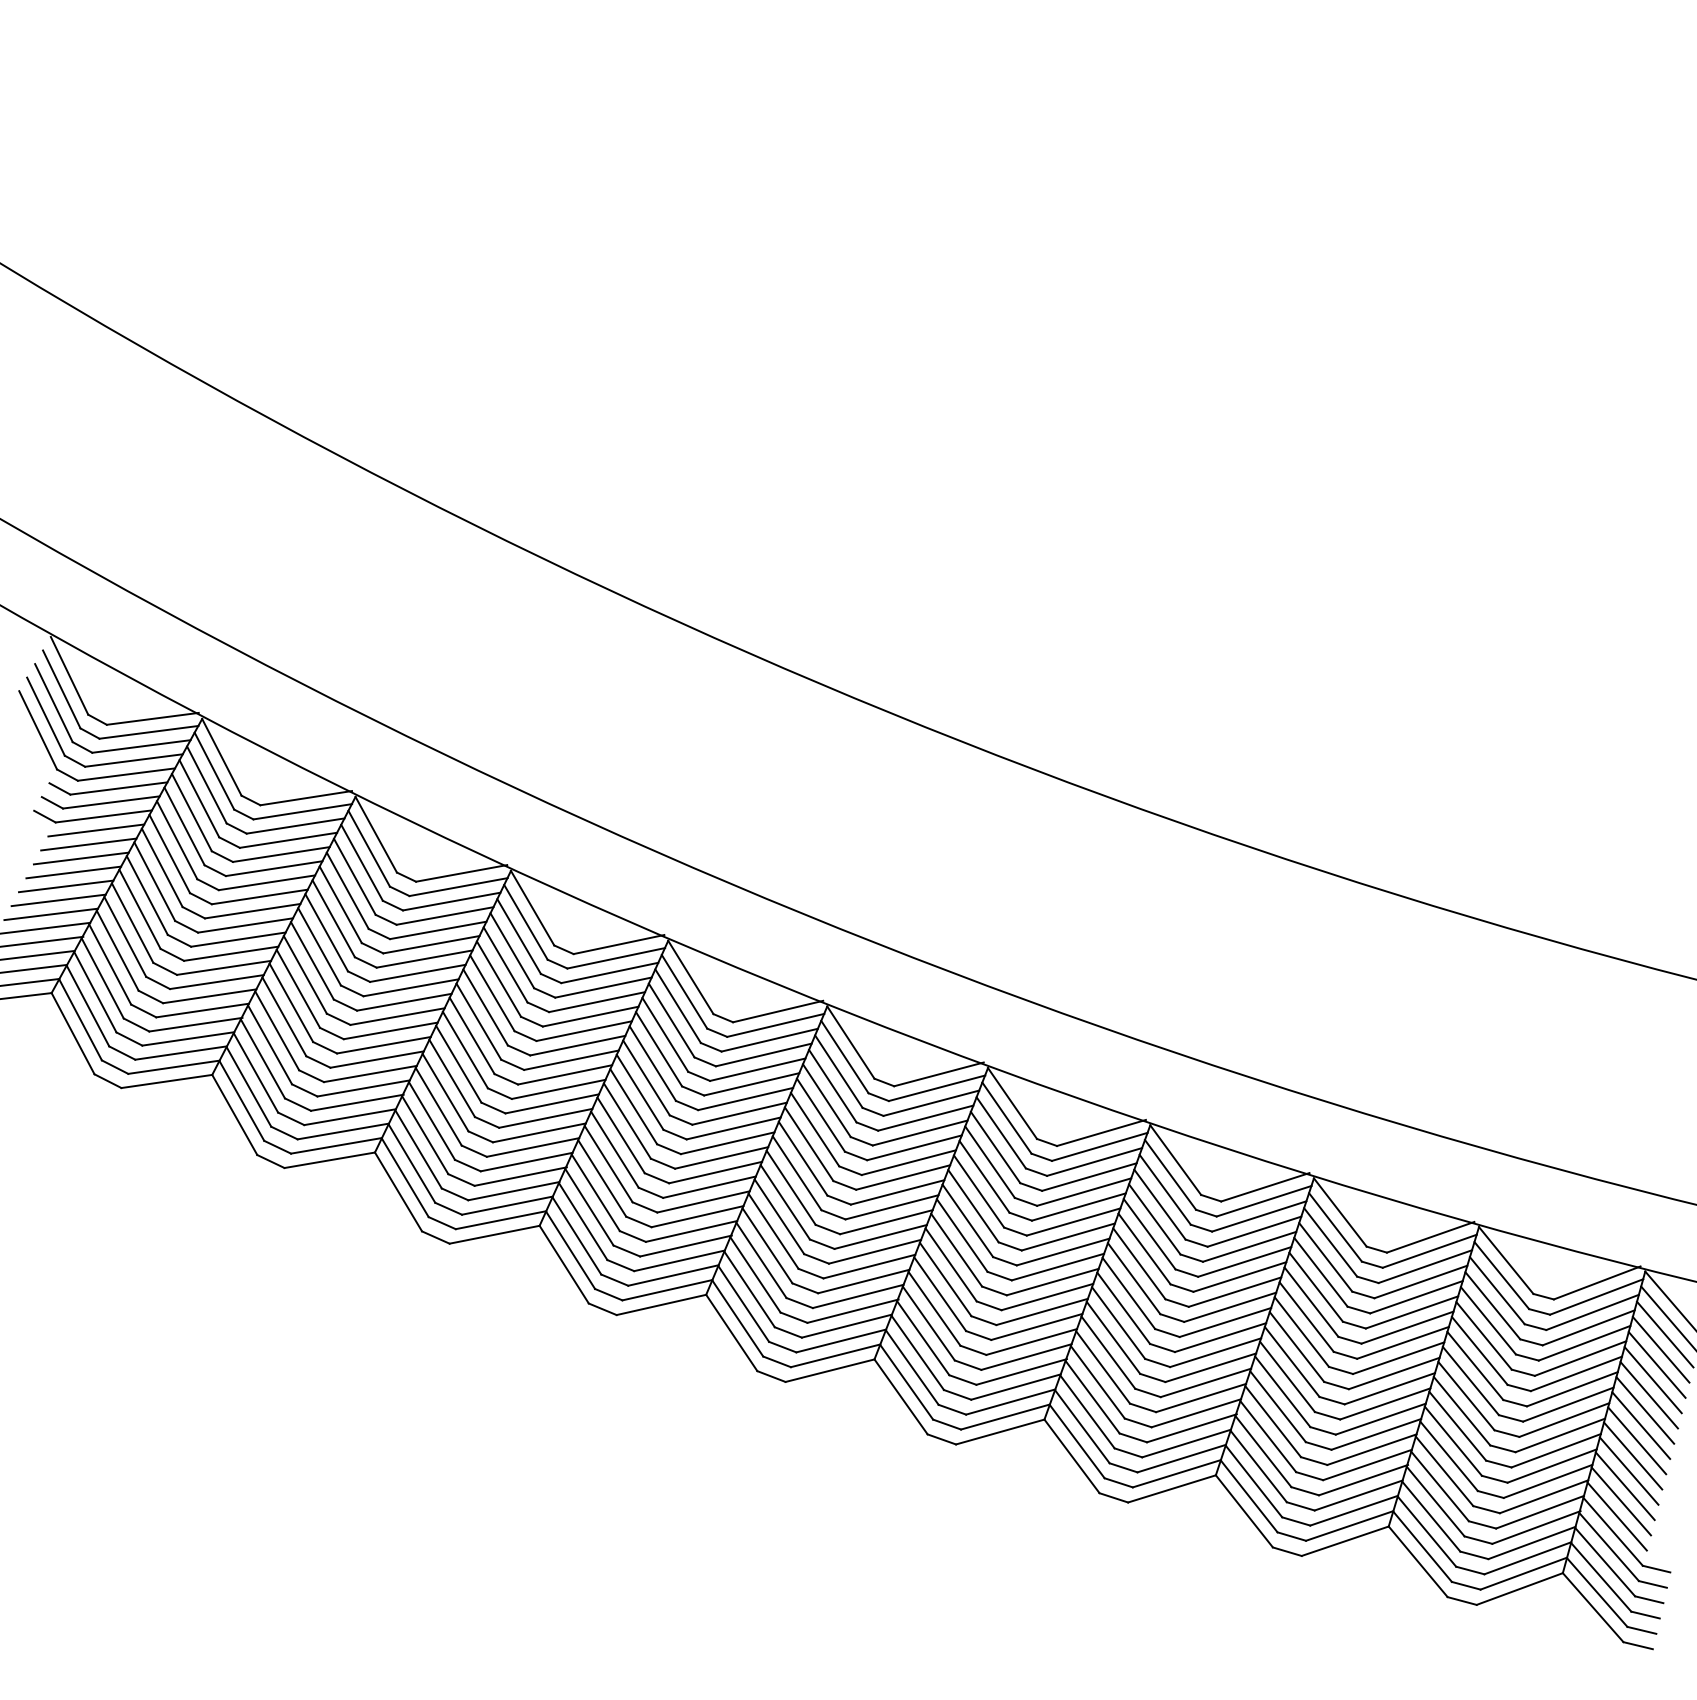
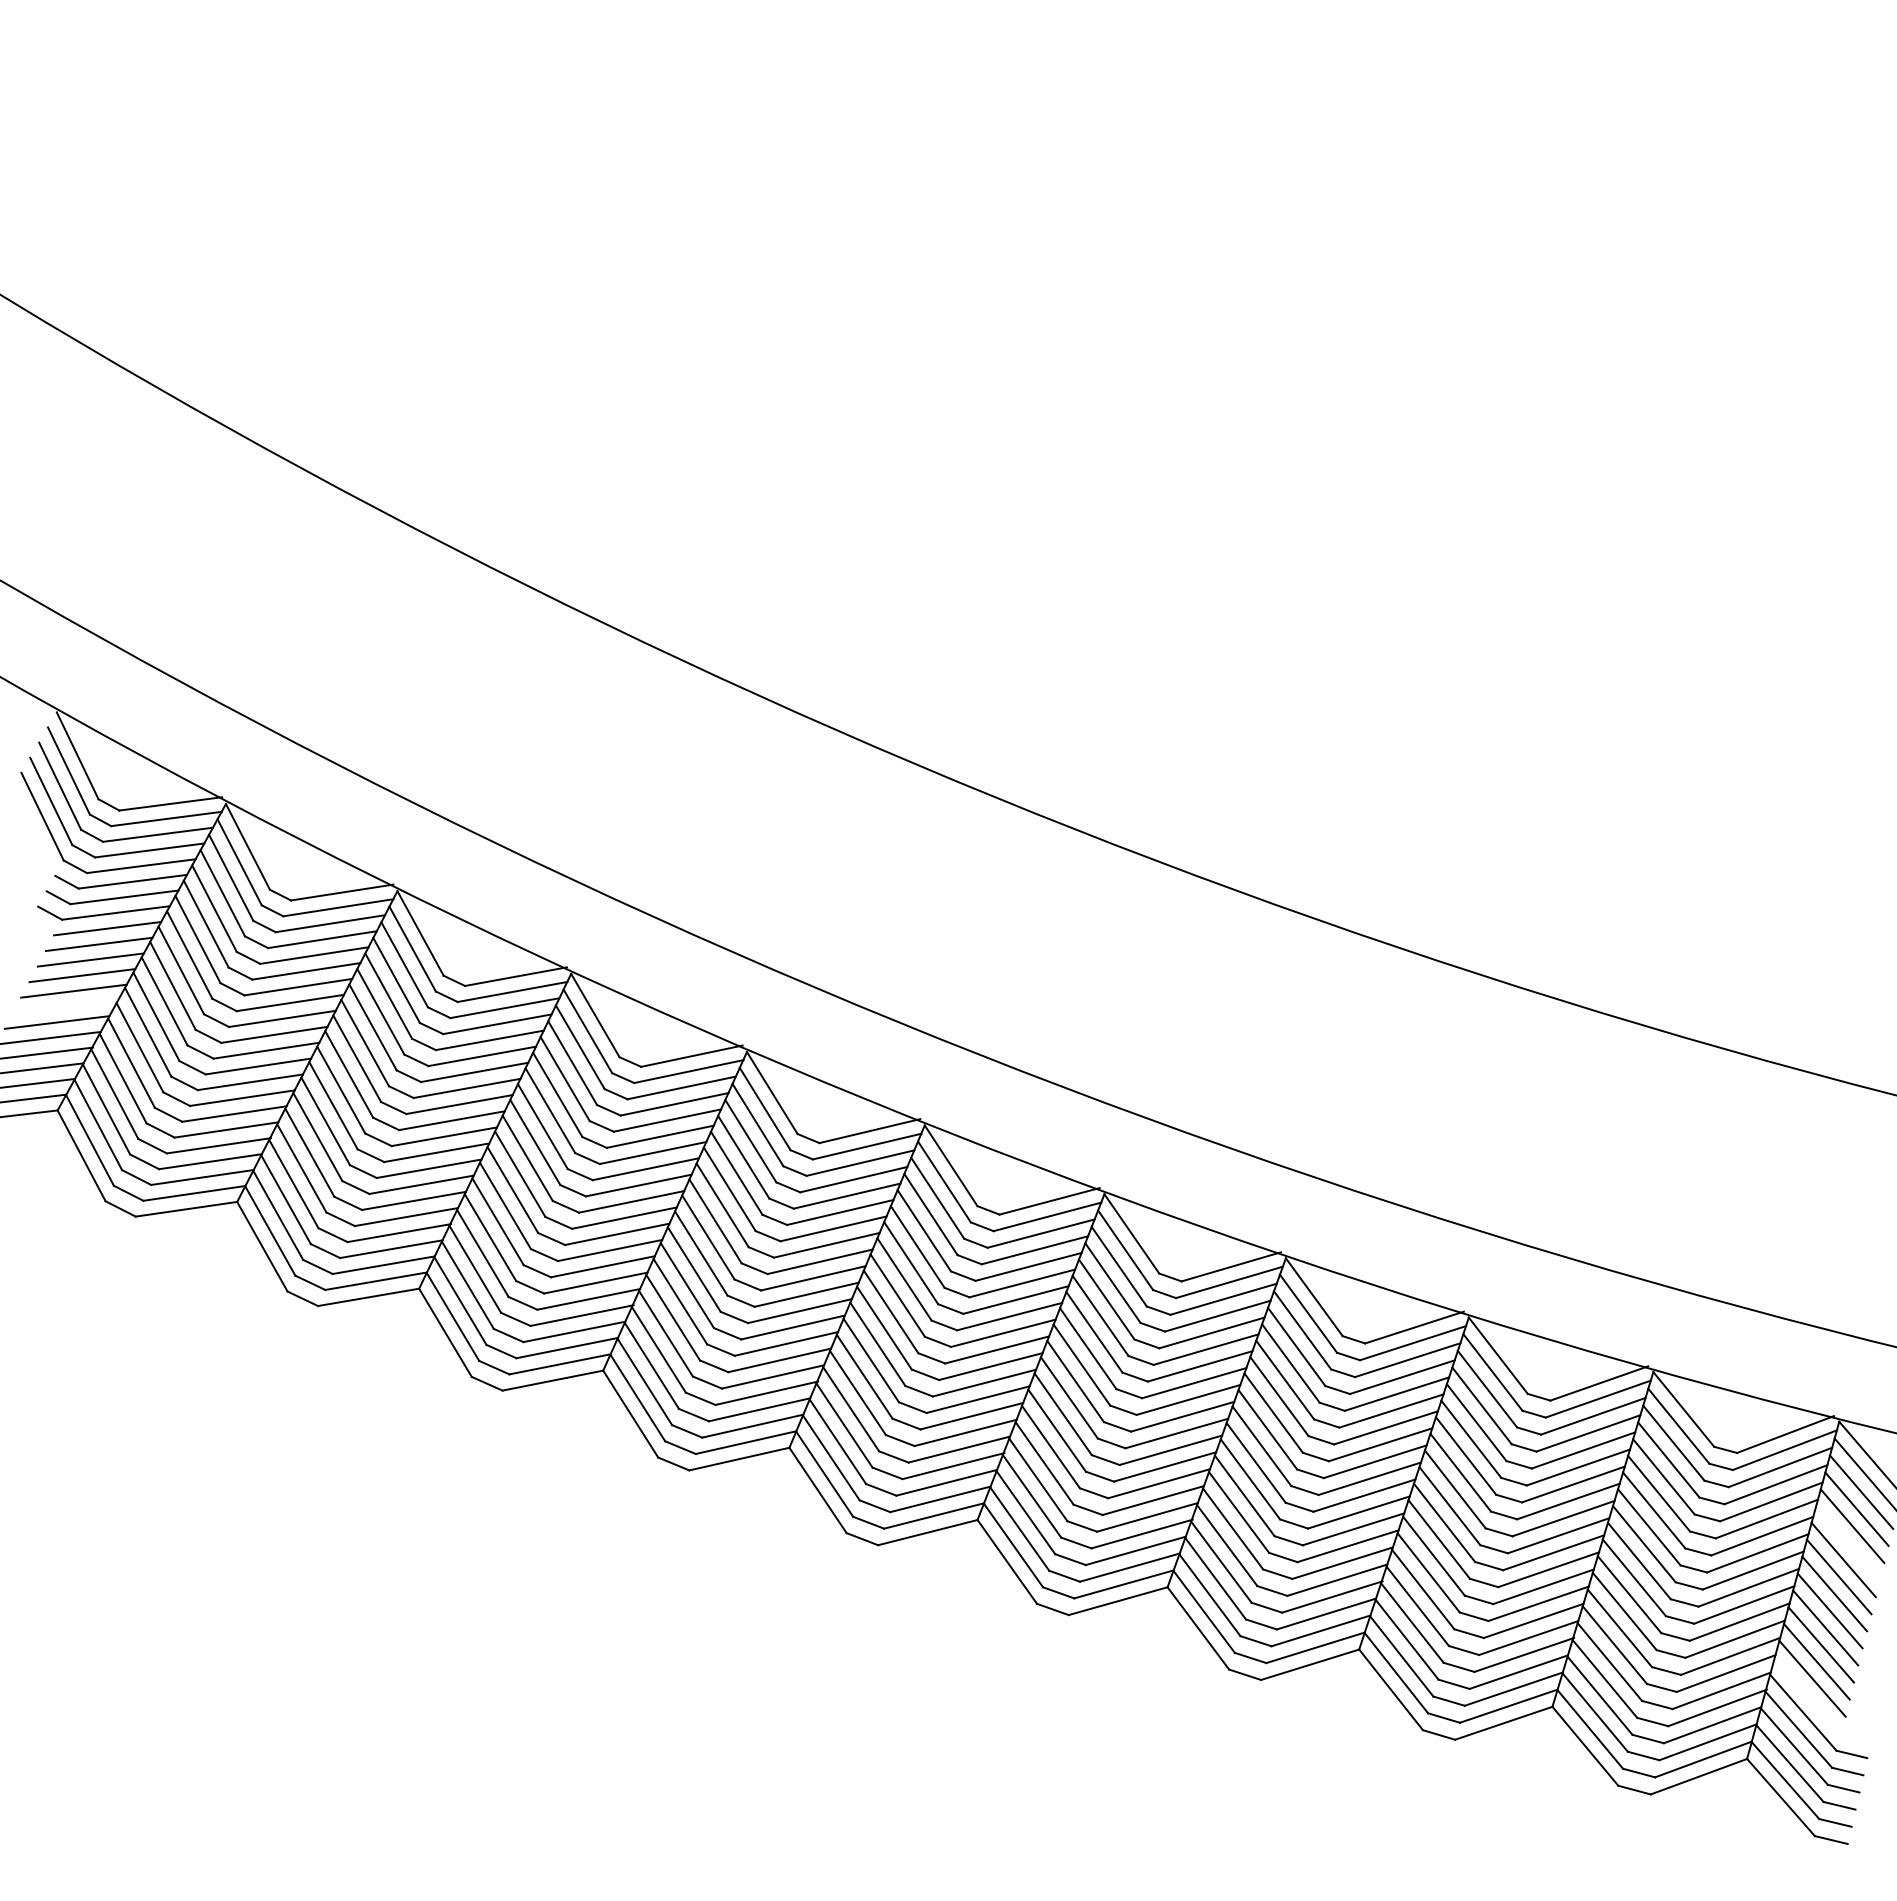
line: (58, 900) -> (65, 1006), removed
line: (1653, 1380) -> (1848, 1543), removed
line: (1616, 1516) -> (1807, 1695), removed

